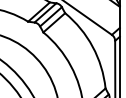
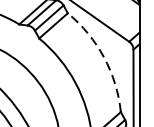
arc: (92, 46) -> (103, 56), solid -> dashed

